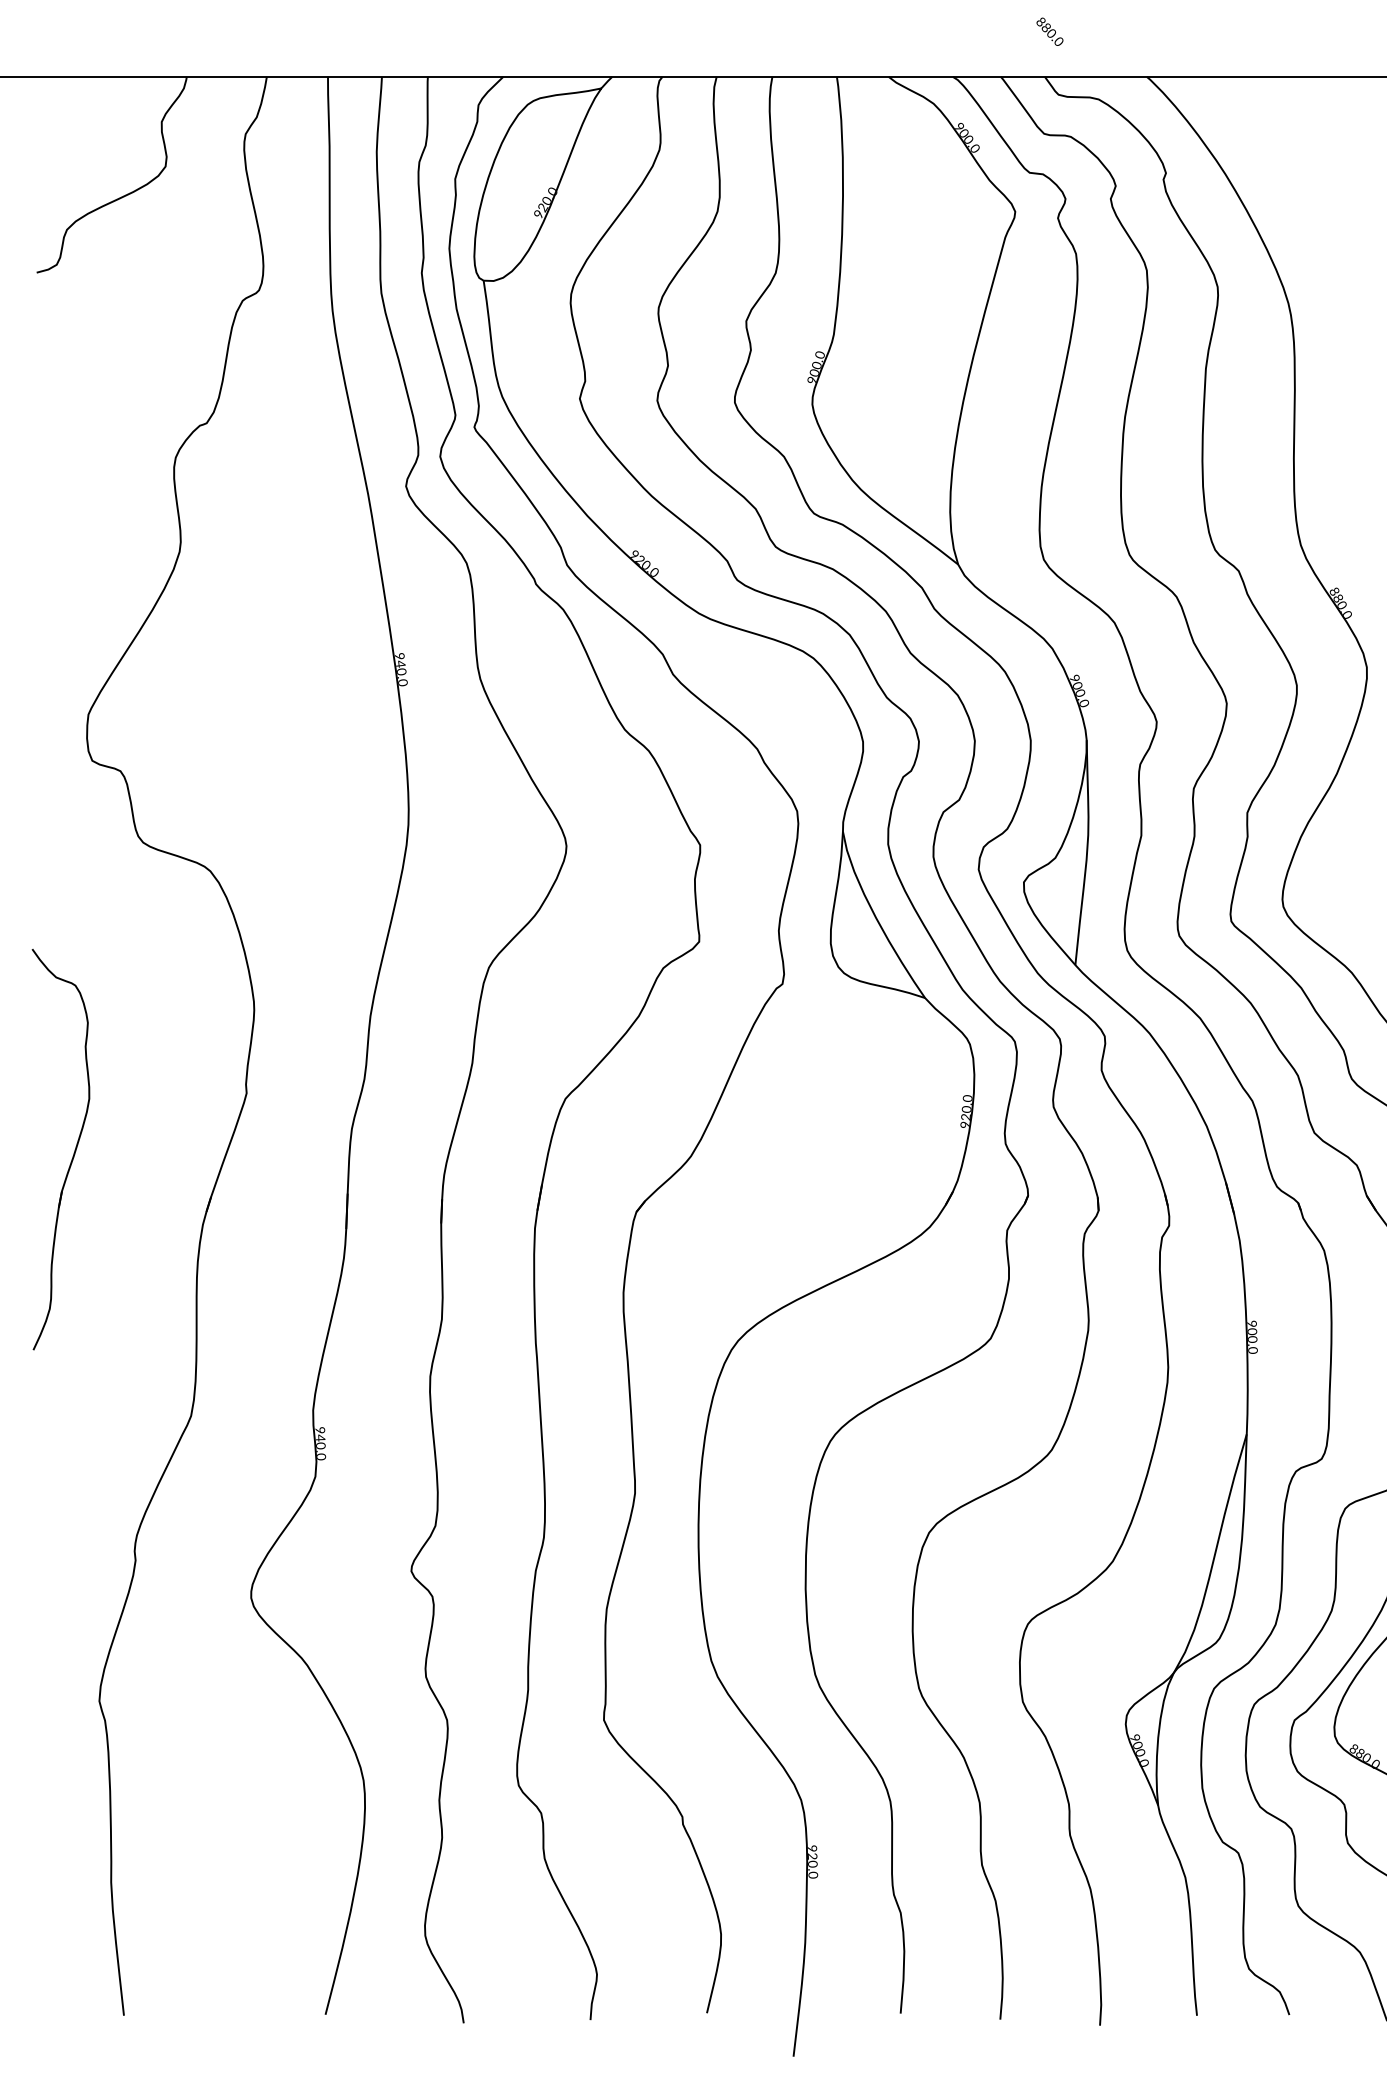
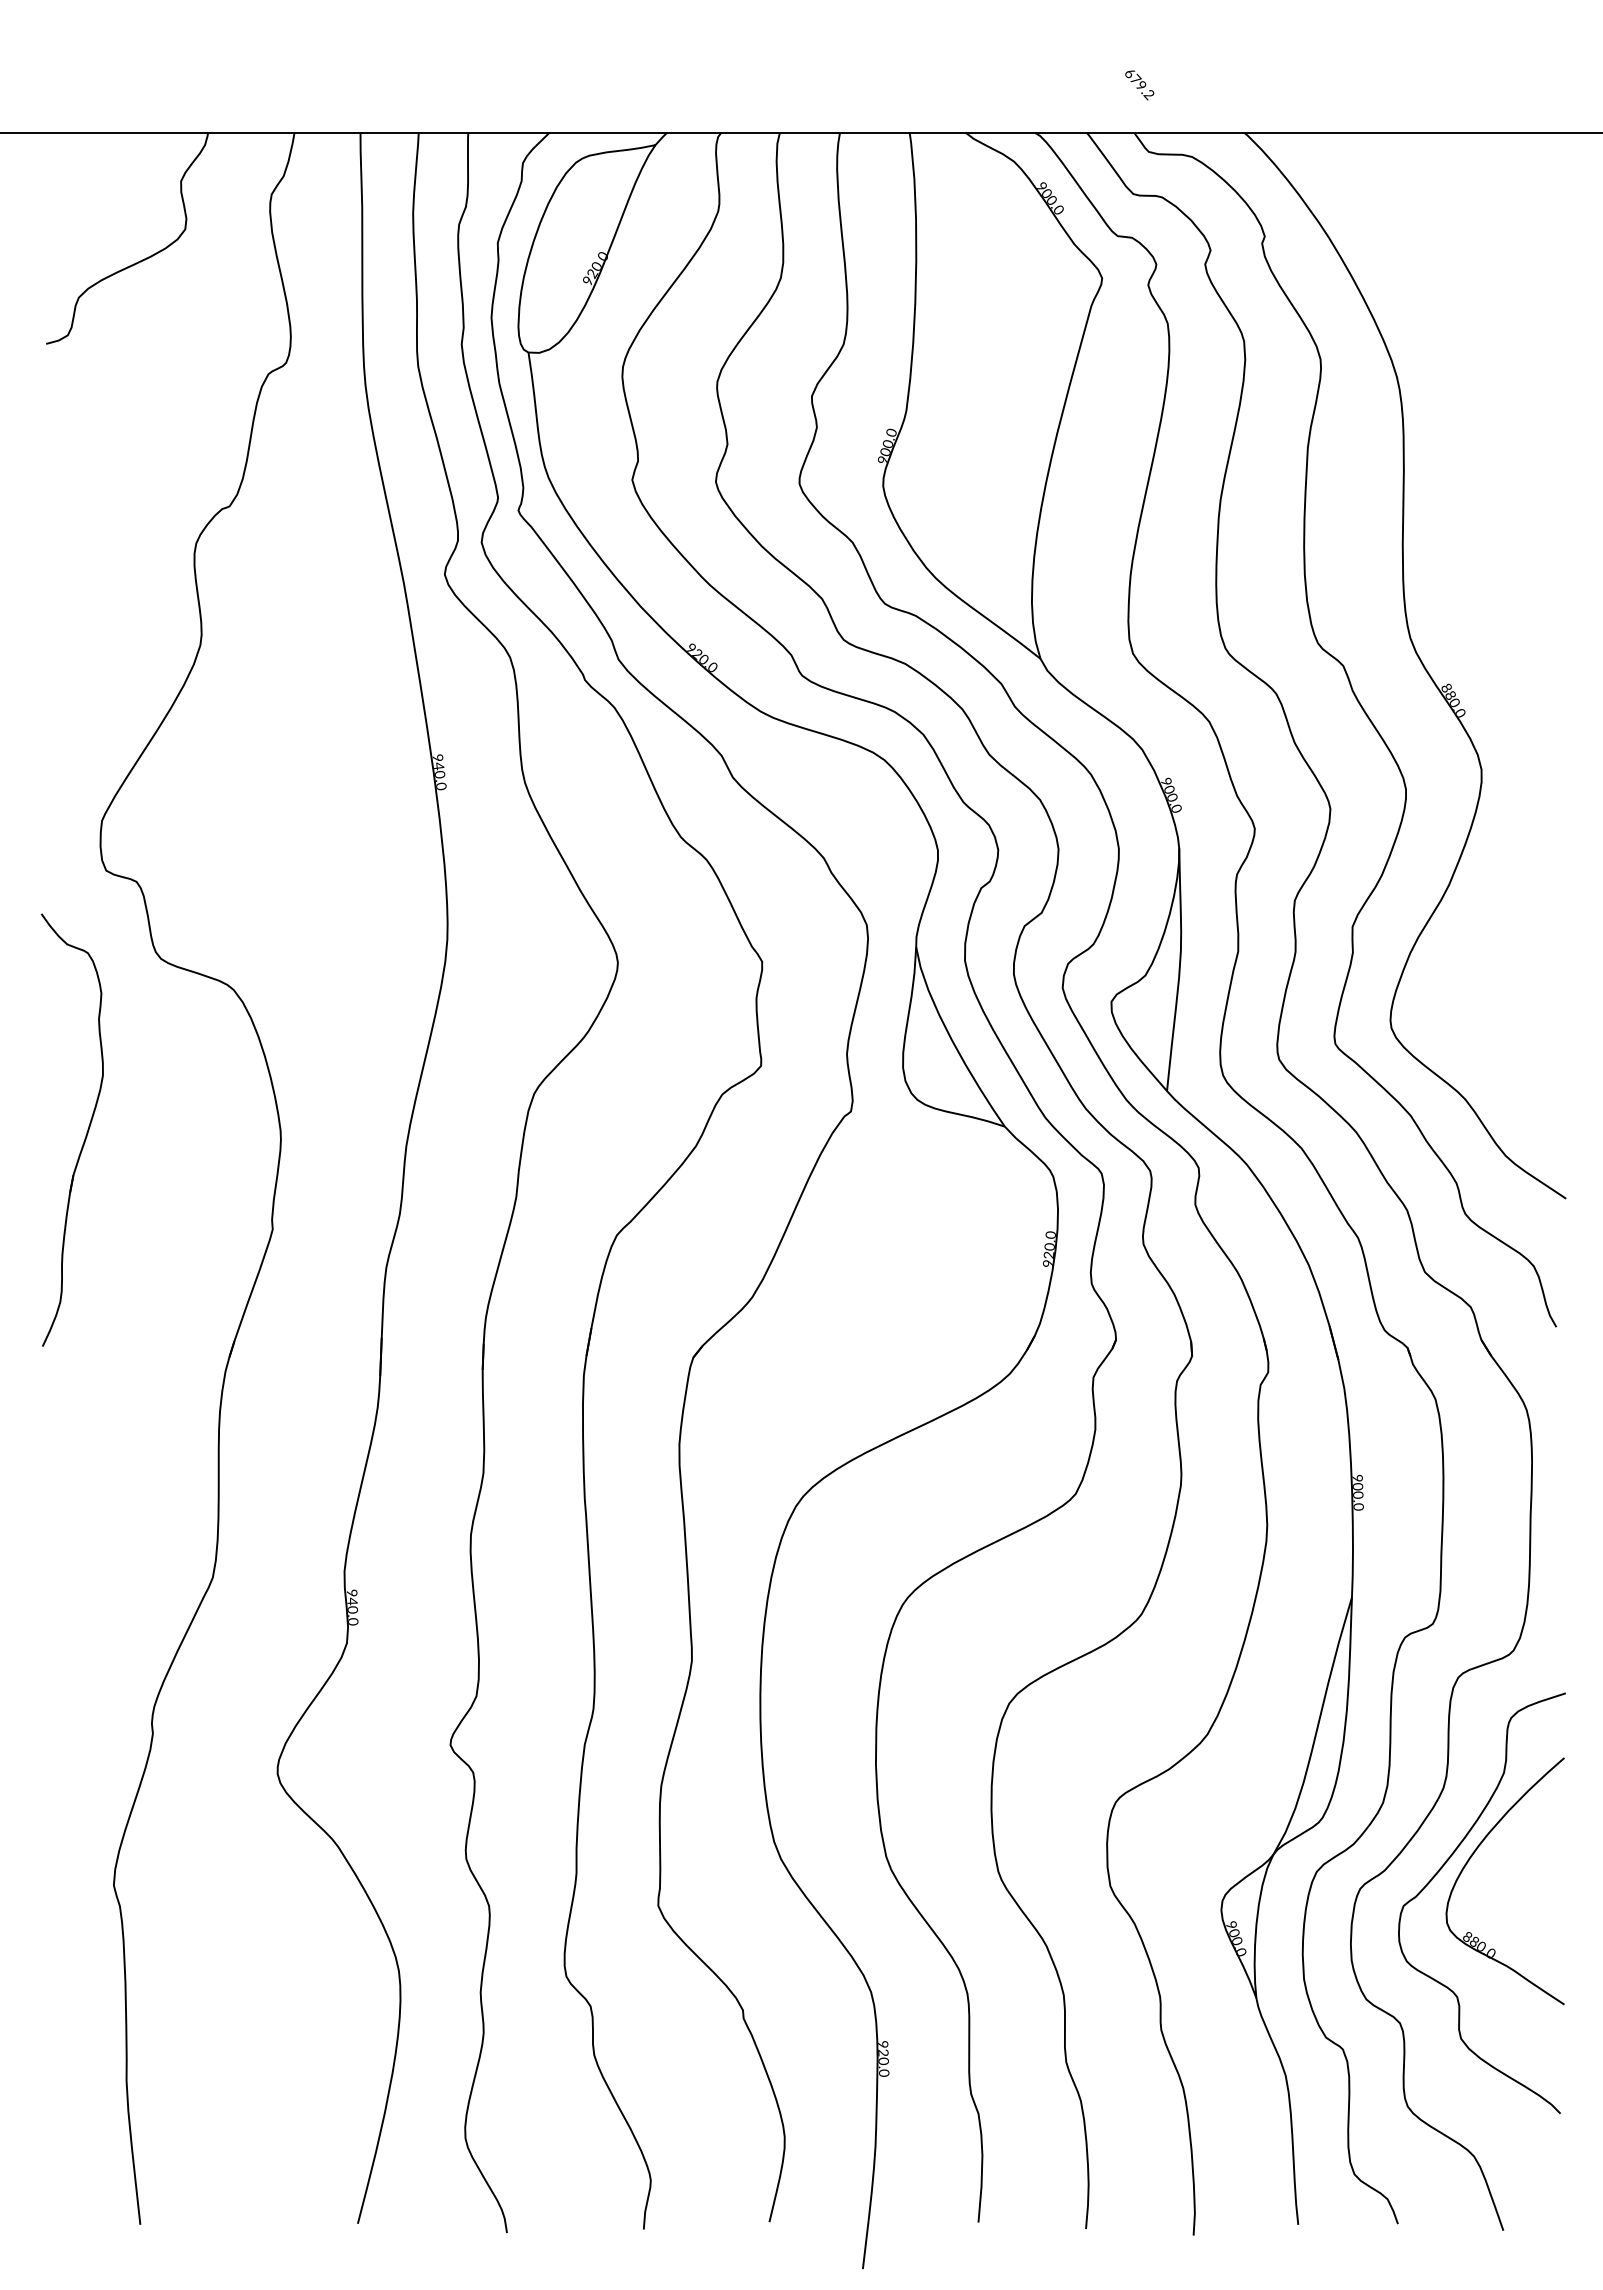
text: (1049, 32) -> (1139, 84), 880.0 -> 679.2
part: (74, 1151) -> (86, 1132), moved

